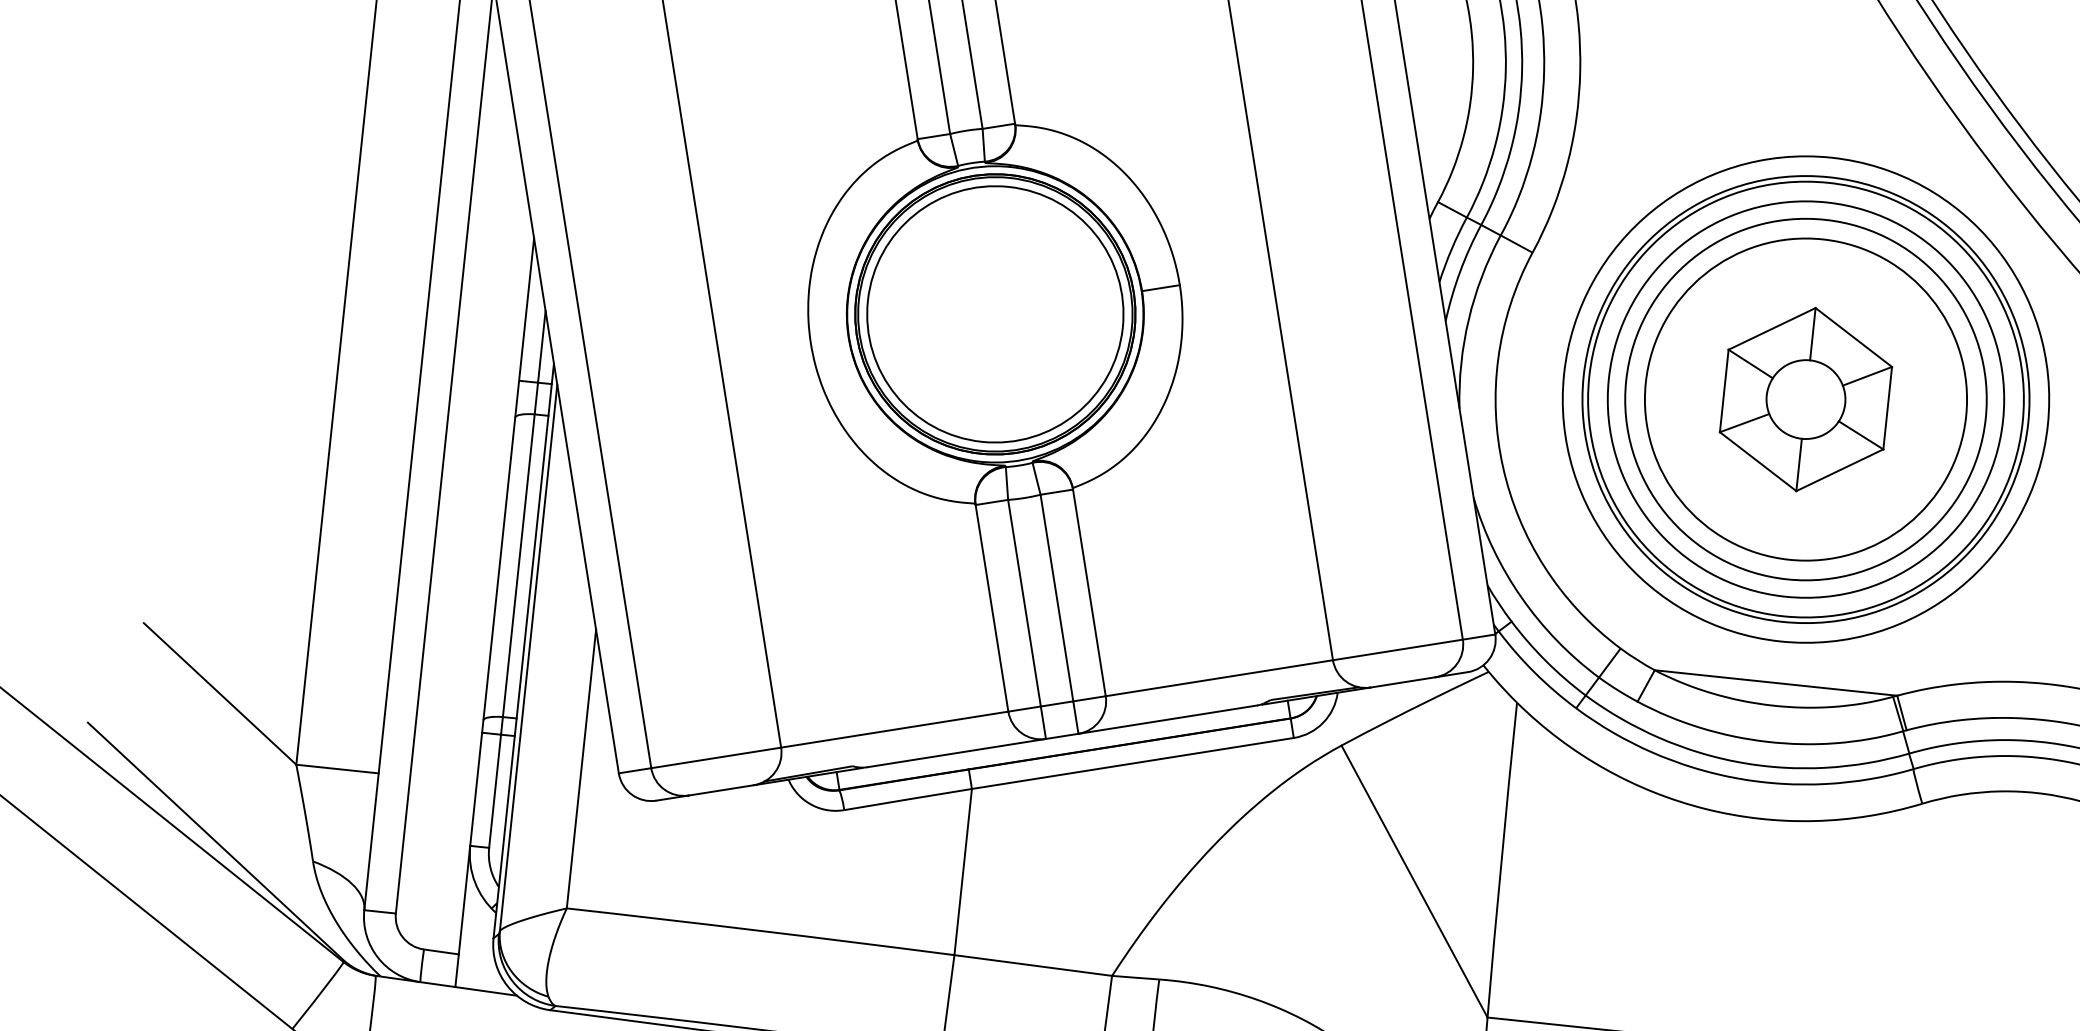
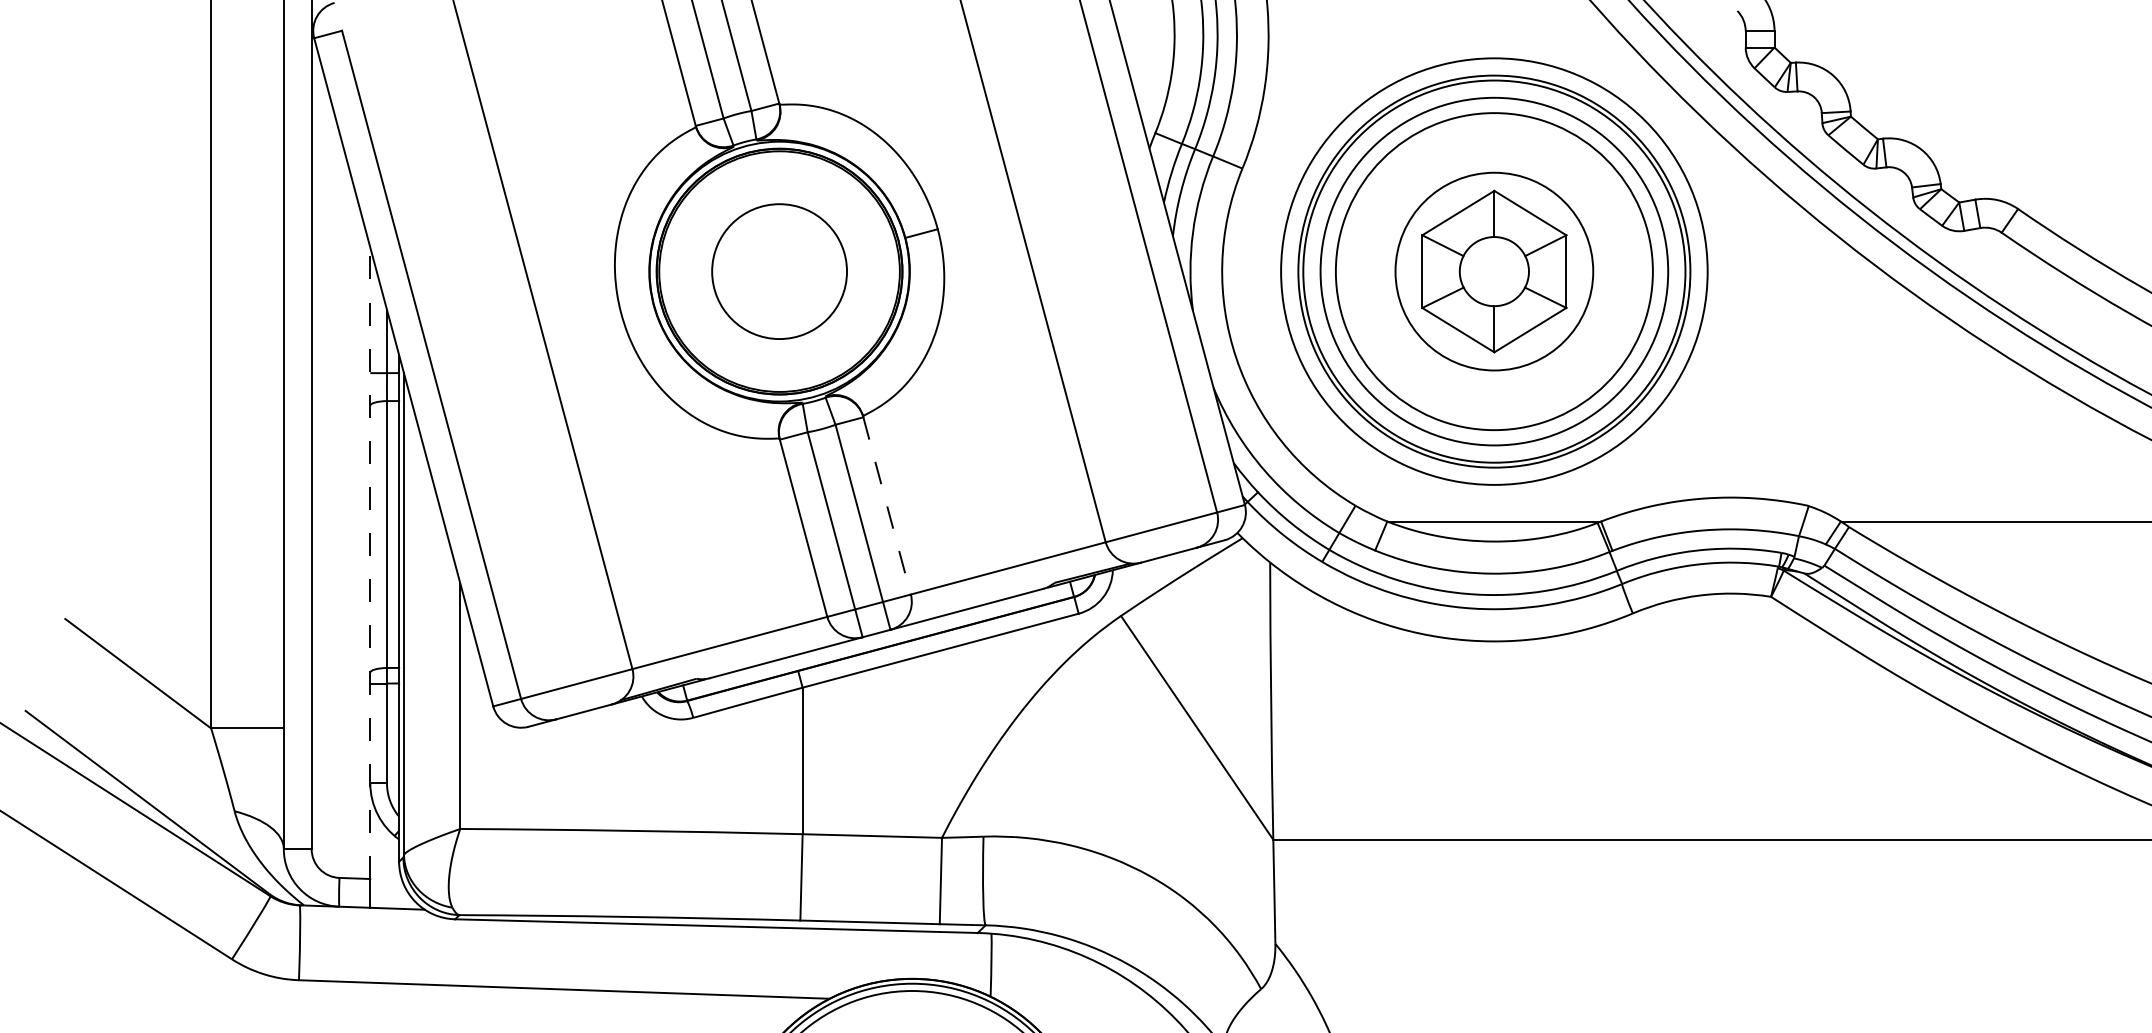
circle: (995, 314) -> (779, 271), size x0.6
circle: (1806, 399) -> (1494, 271), size x0.7
line: (1089, 592) -> (887, 505), solid -> dashed
line: (496, 596) -> (370, 563), solid -> dashed

